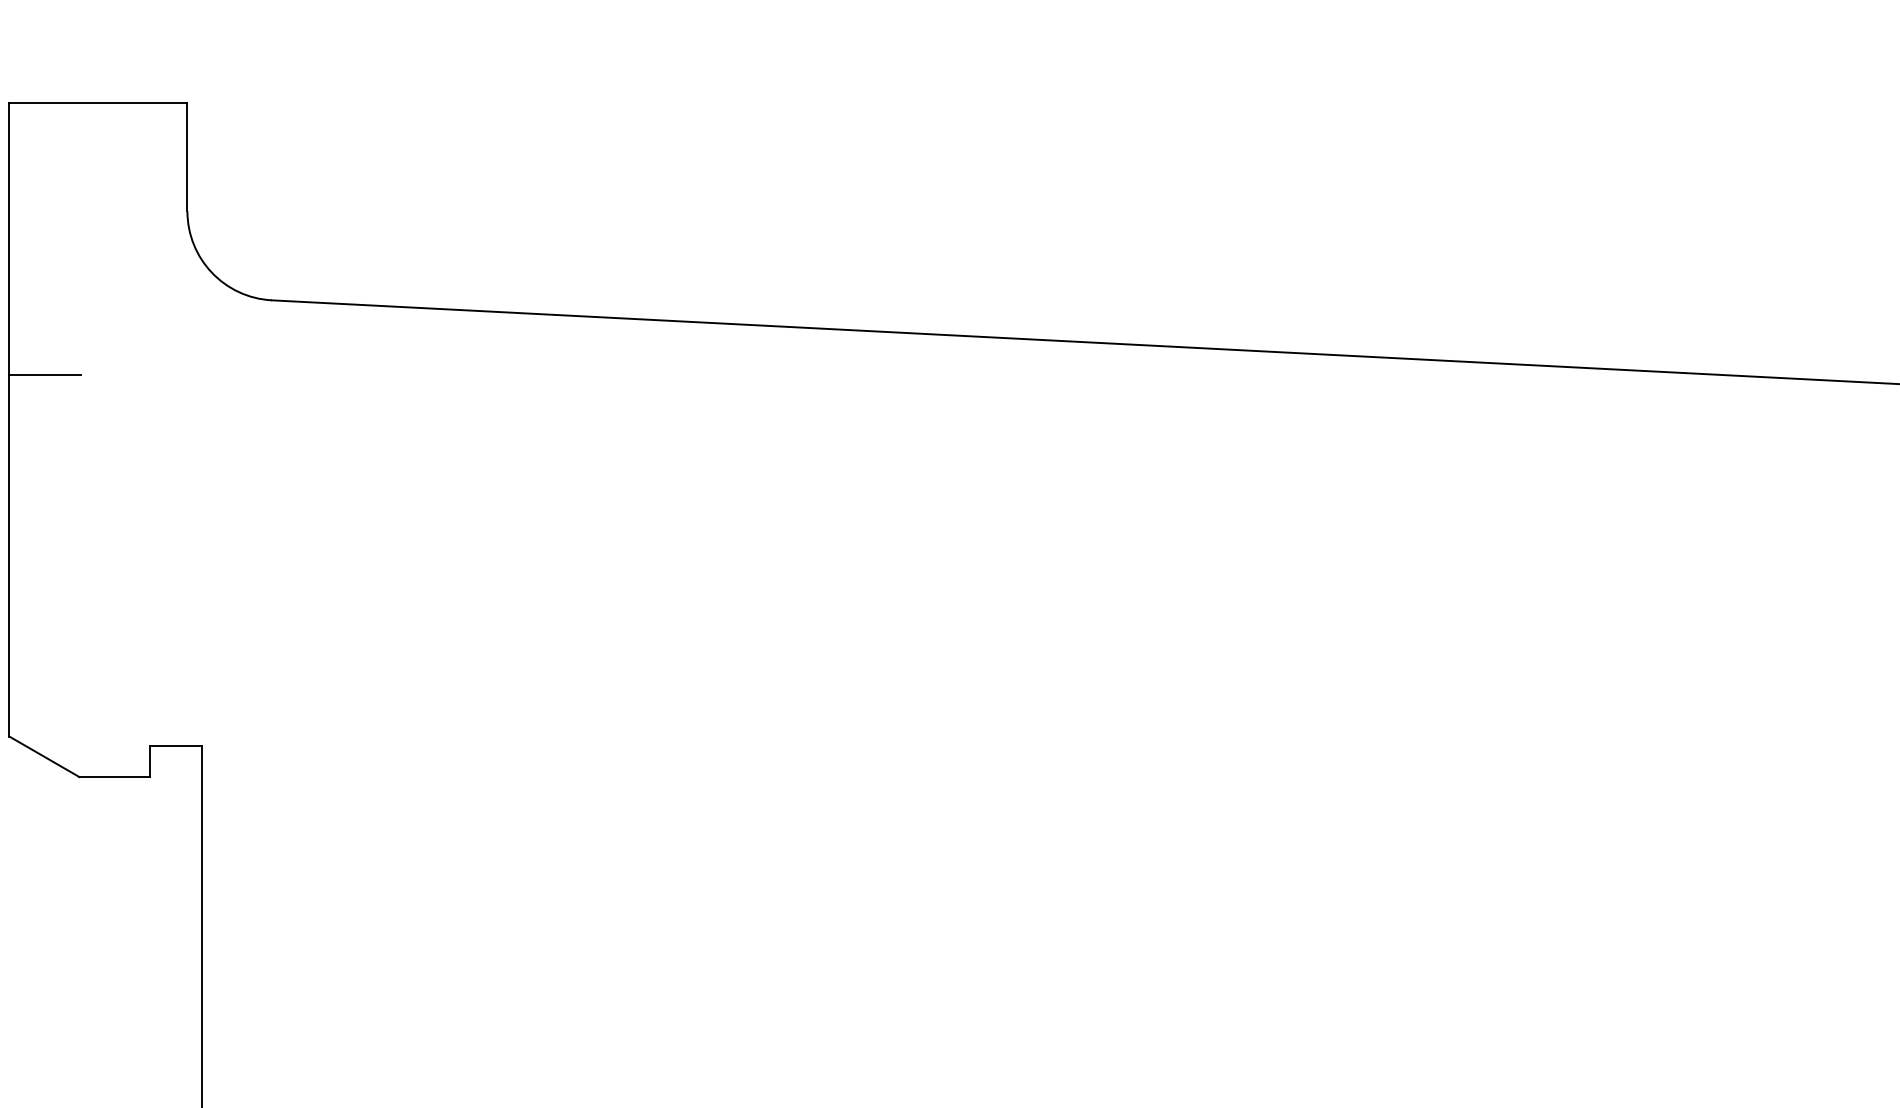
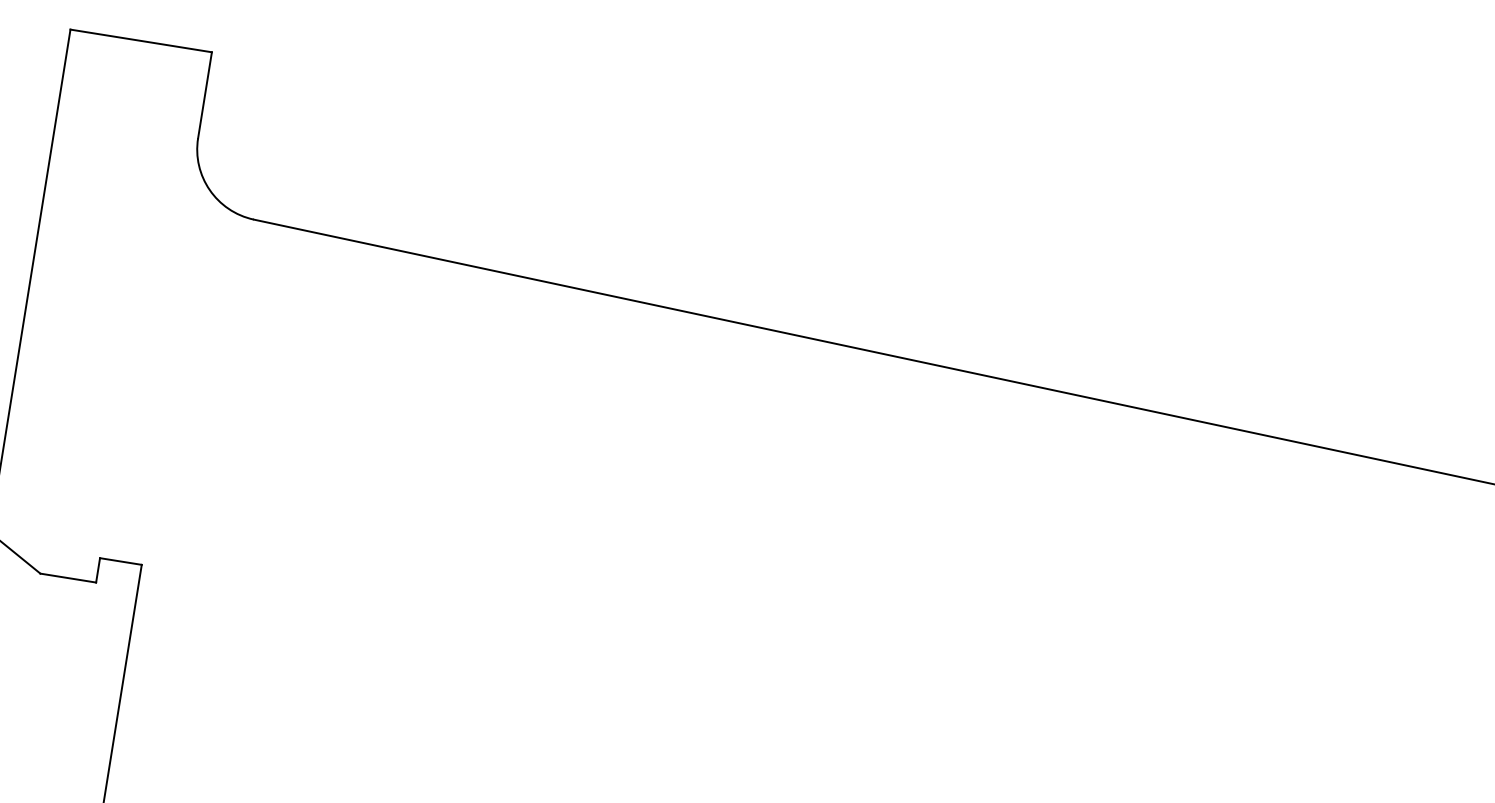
line: (44, 374) -> (63, 249), removed

